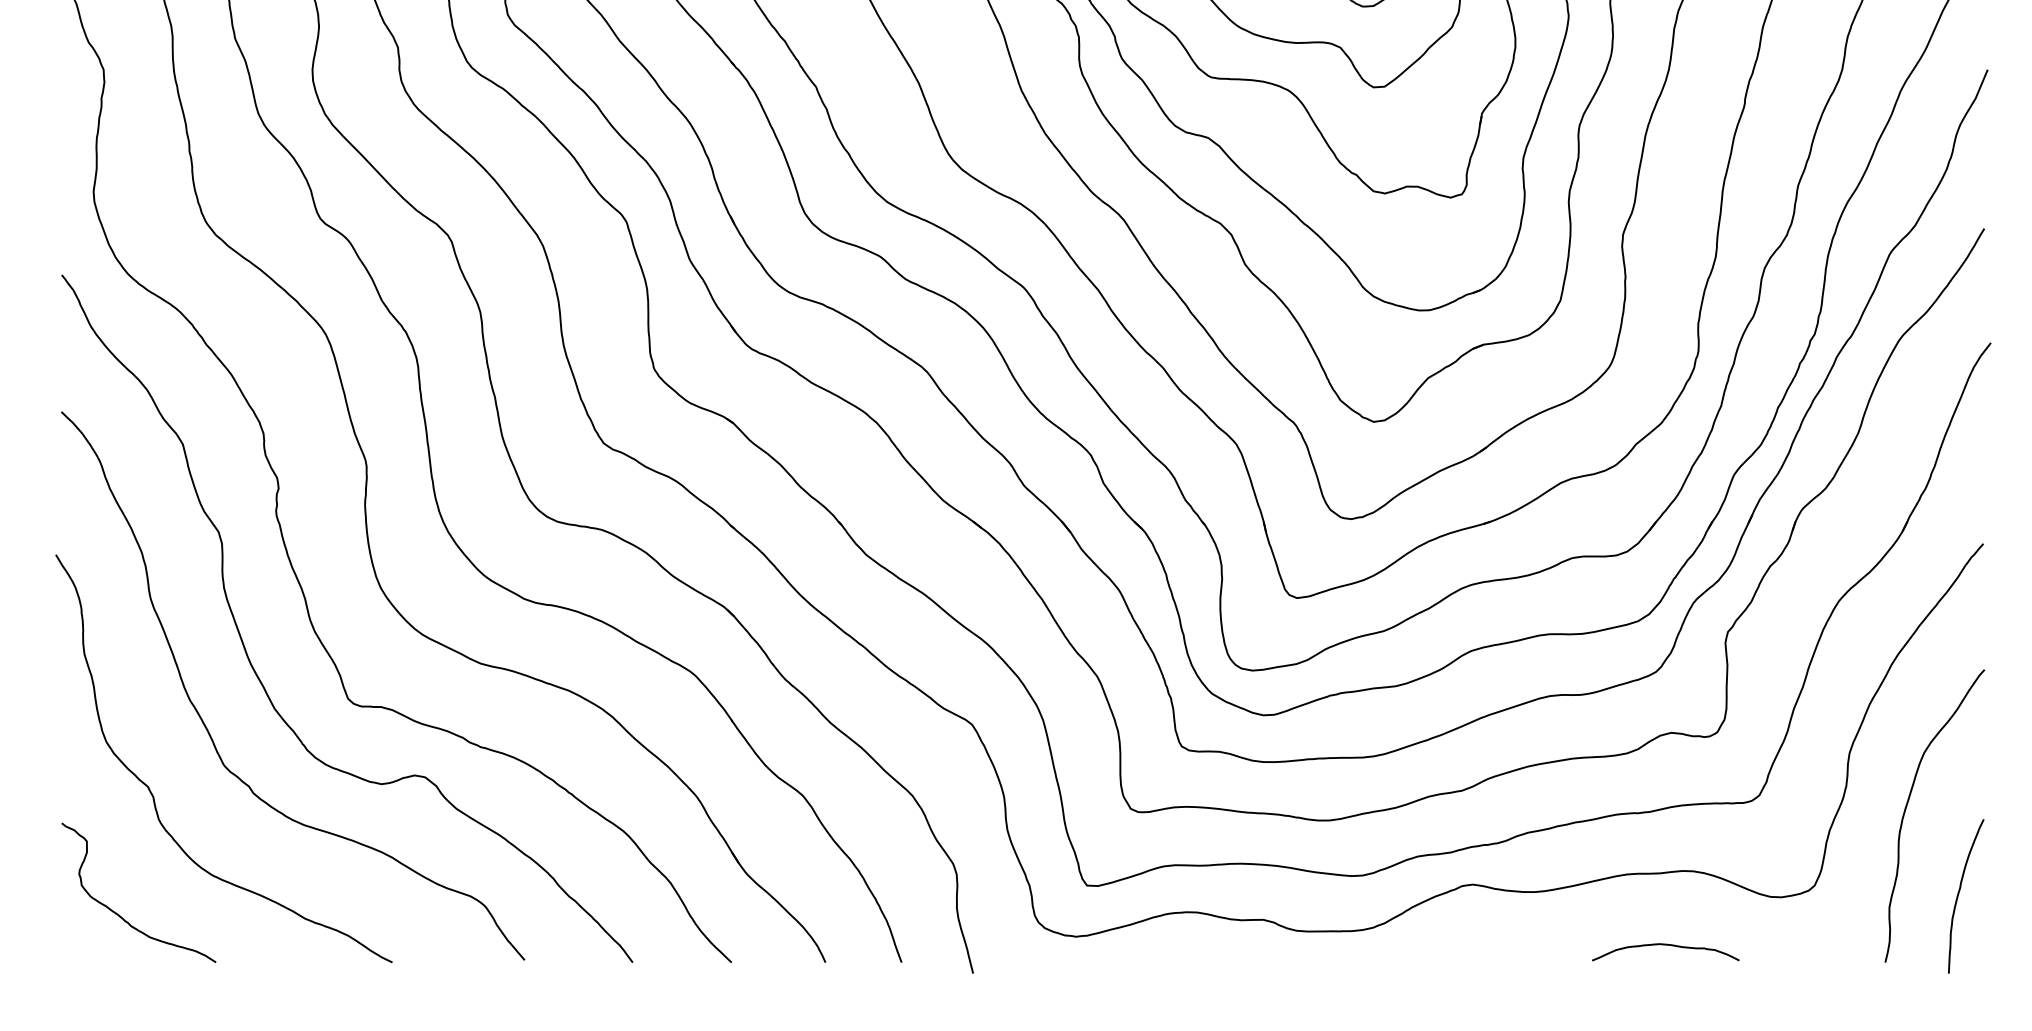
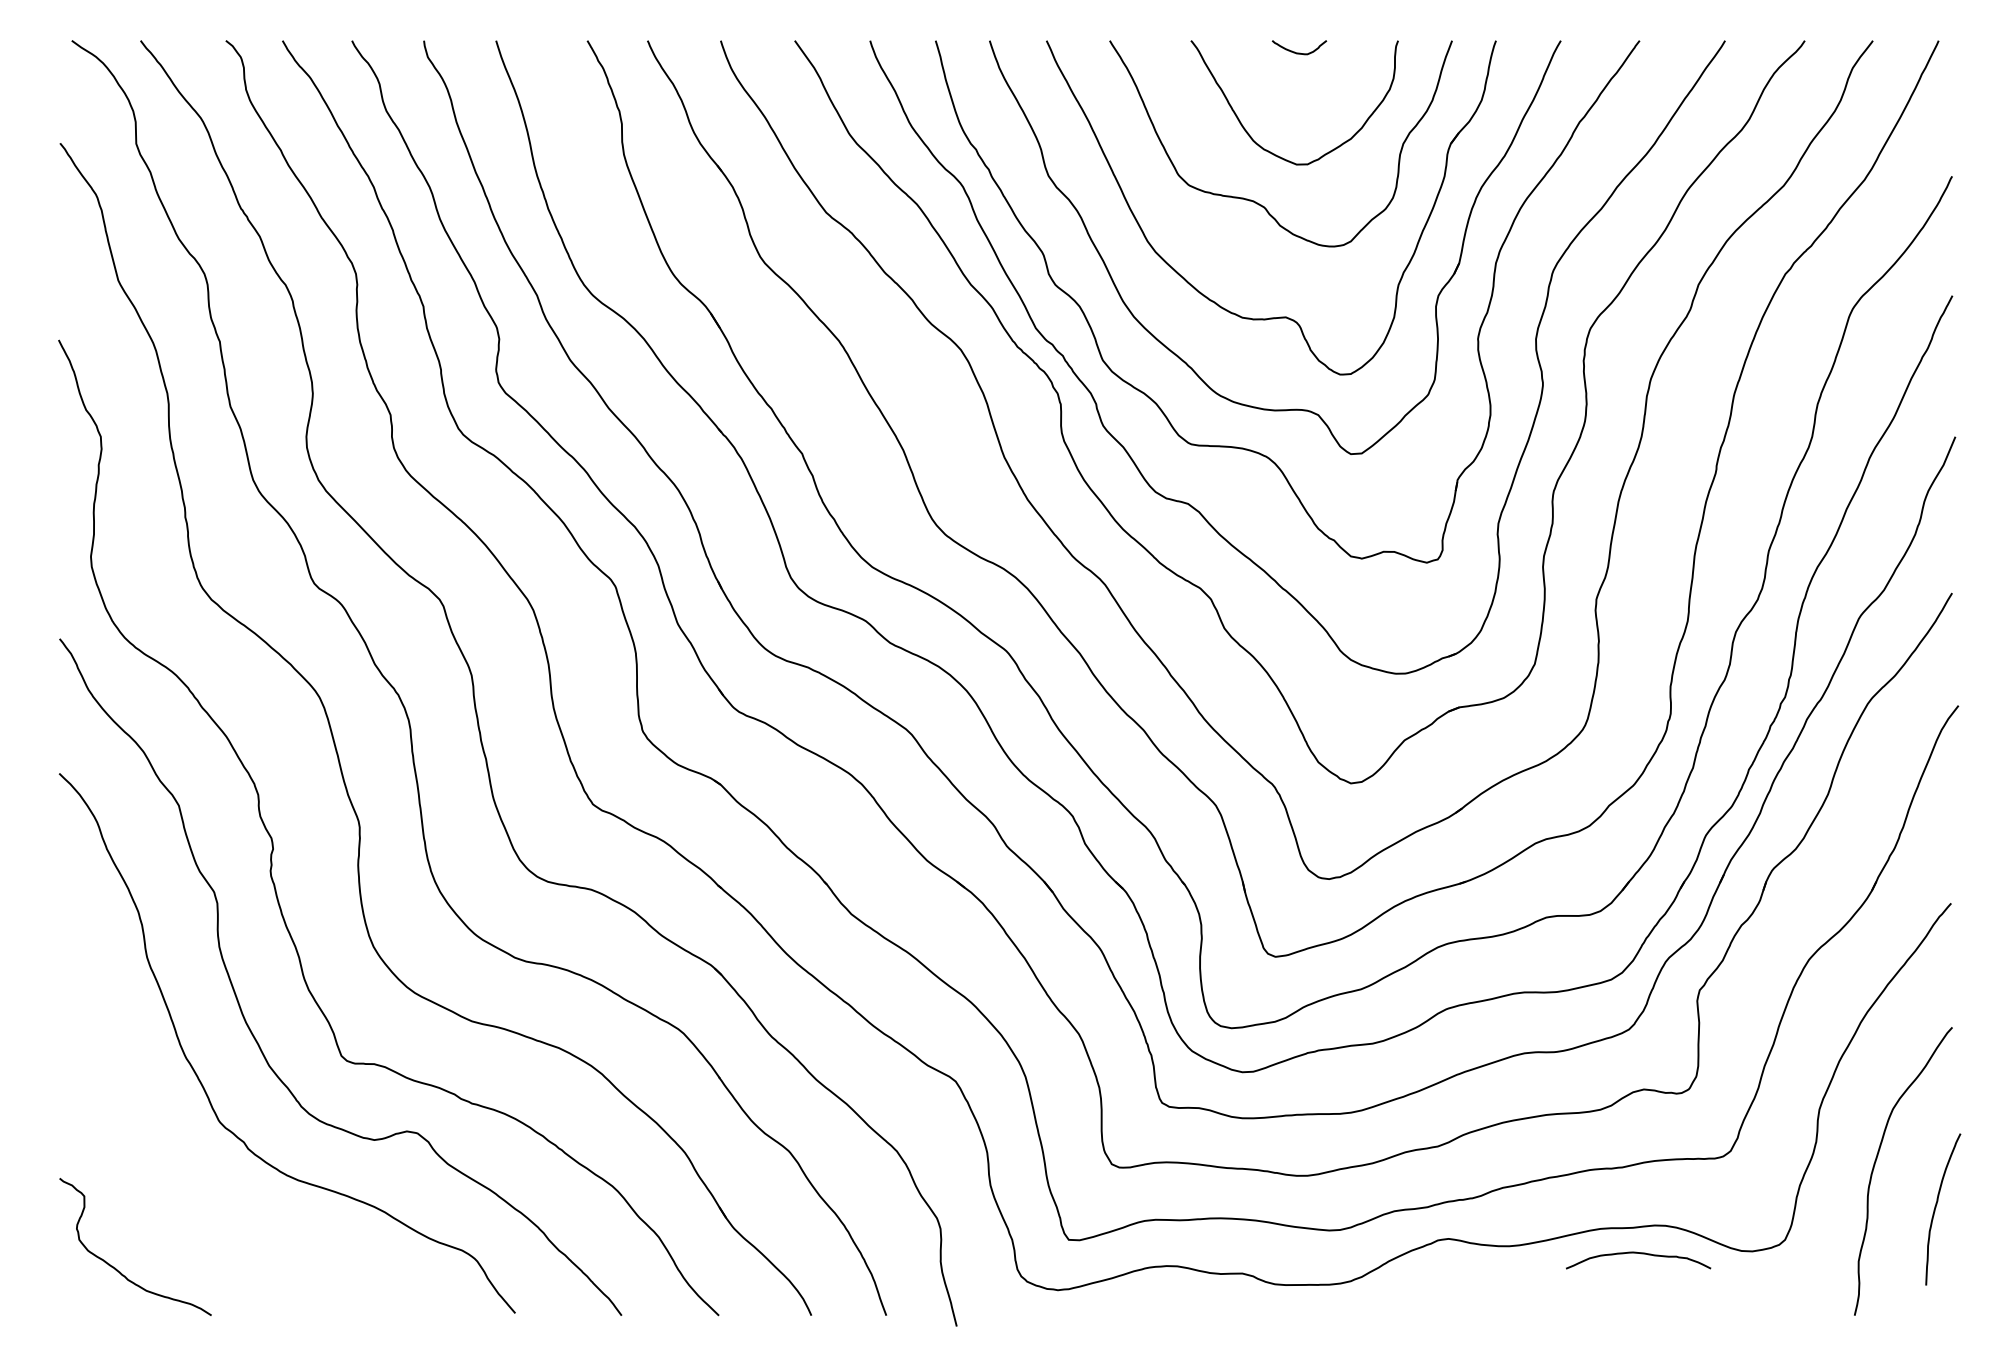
curve: (153, 793) -> (149, 1149), removed
curve: (1959, 894) -> (1936, 1207), moved
curve: (1668, 946) -> (1641, 1254), moved

